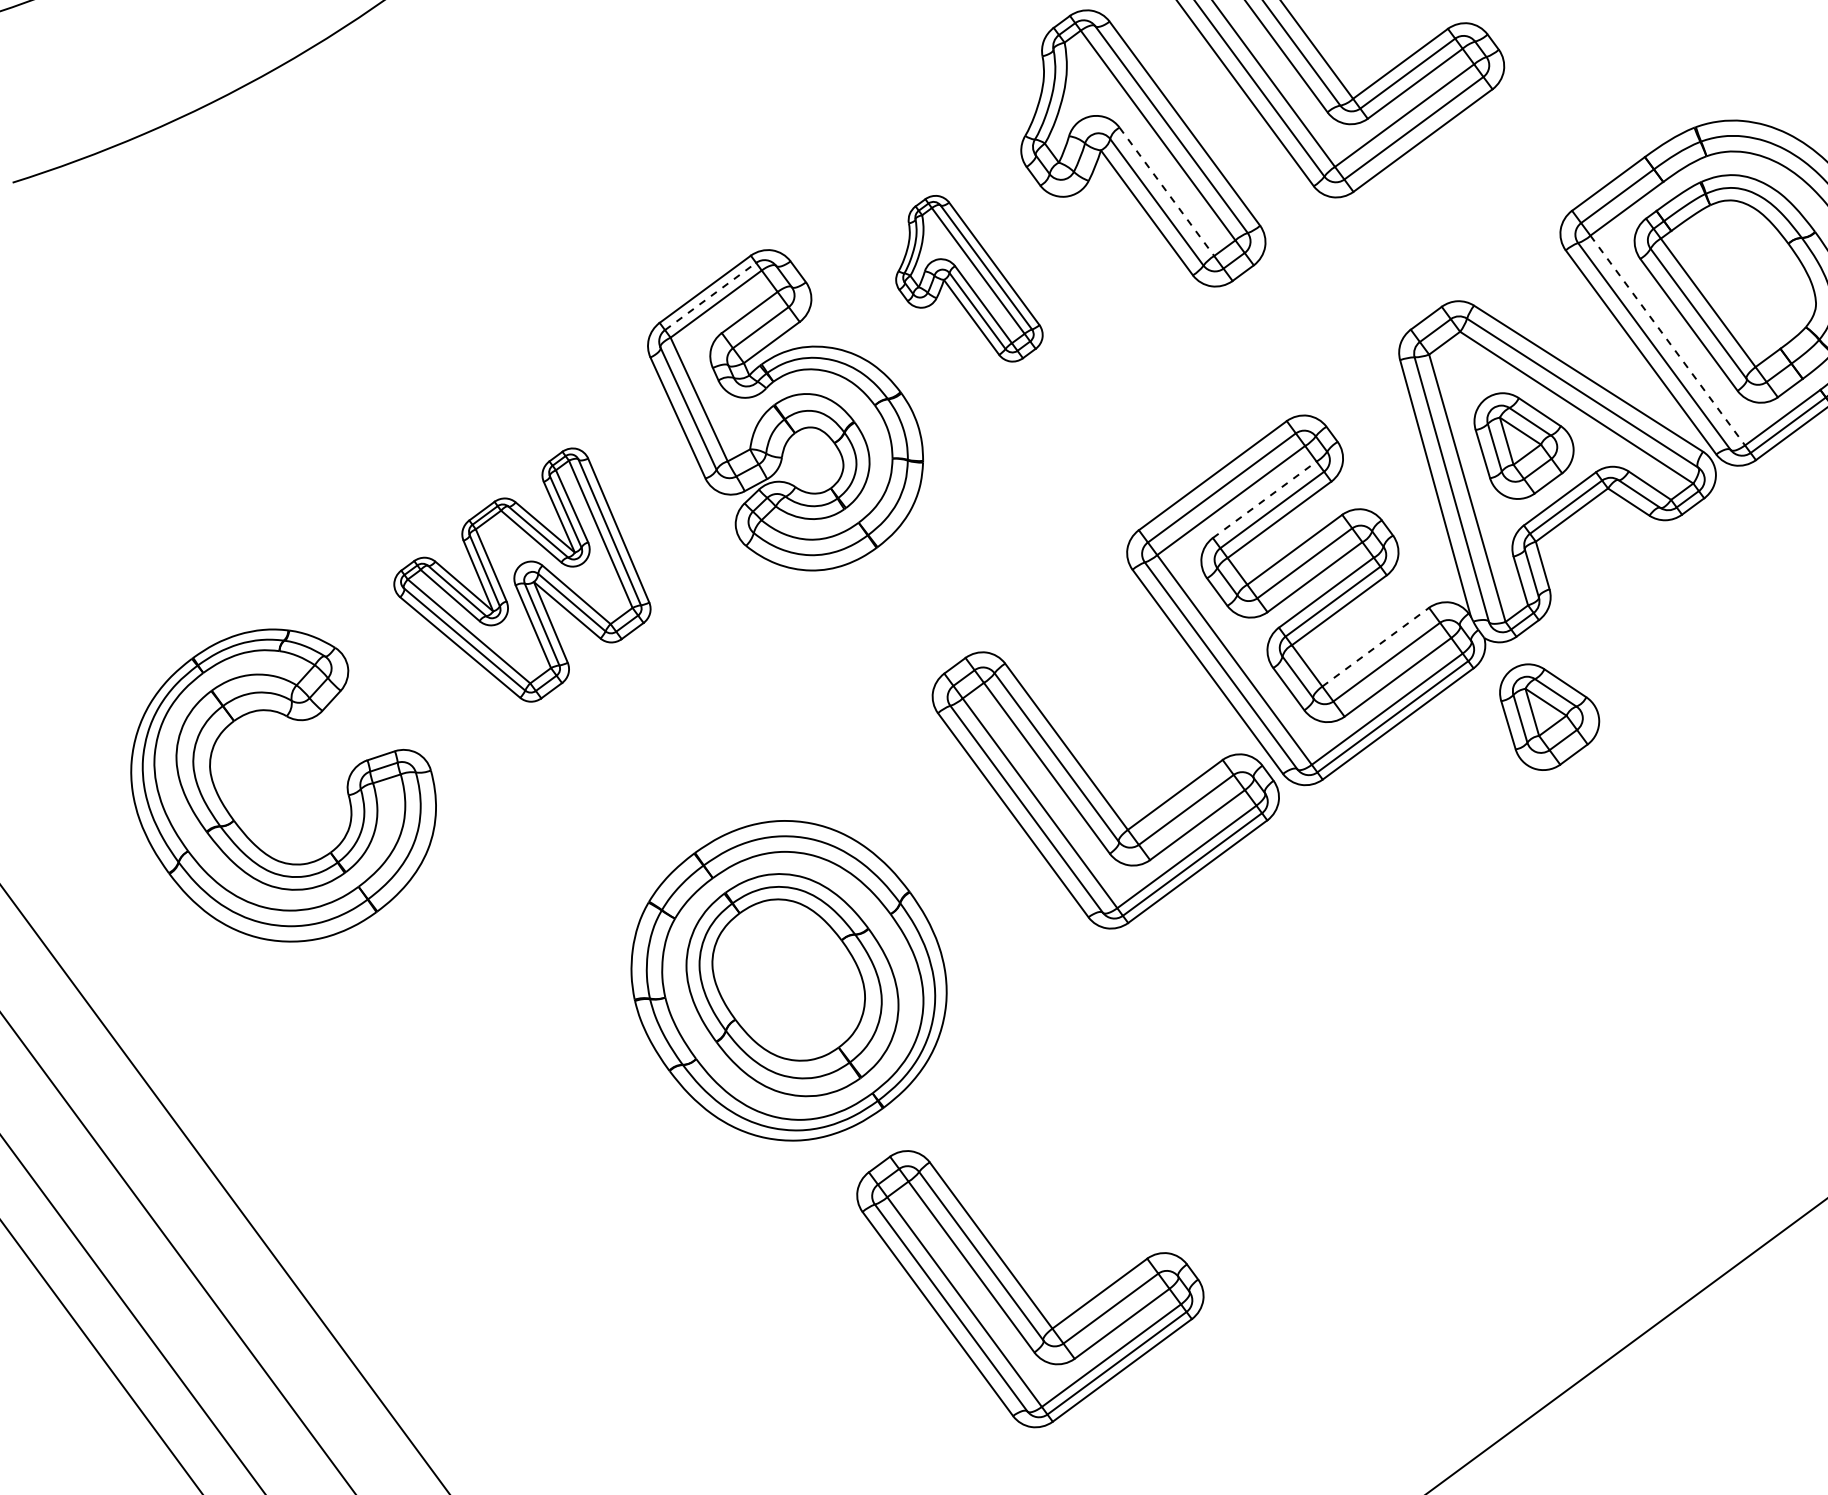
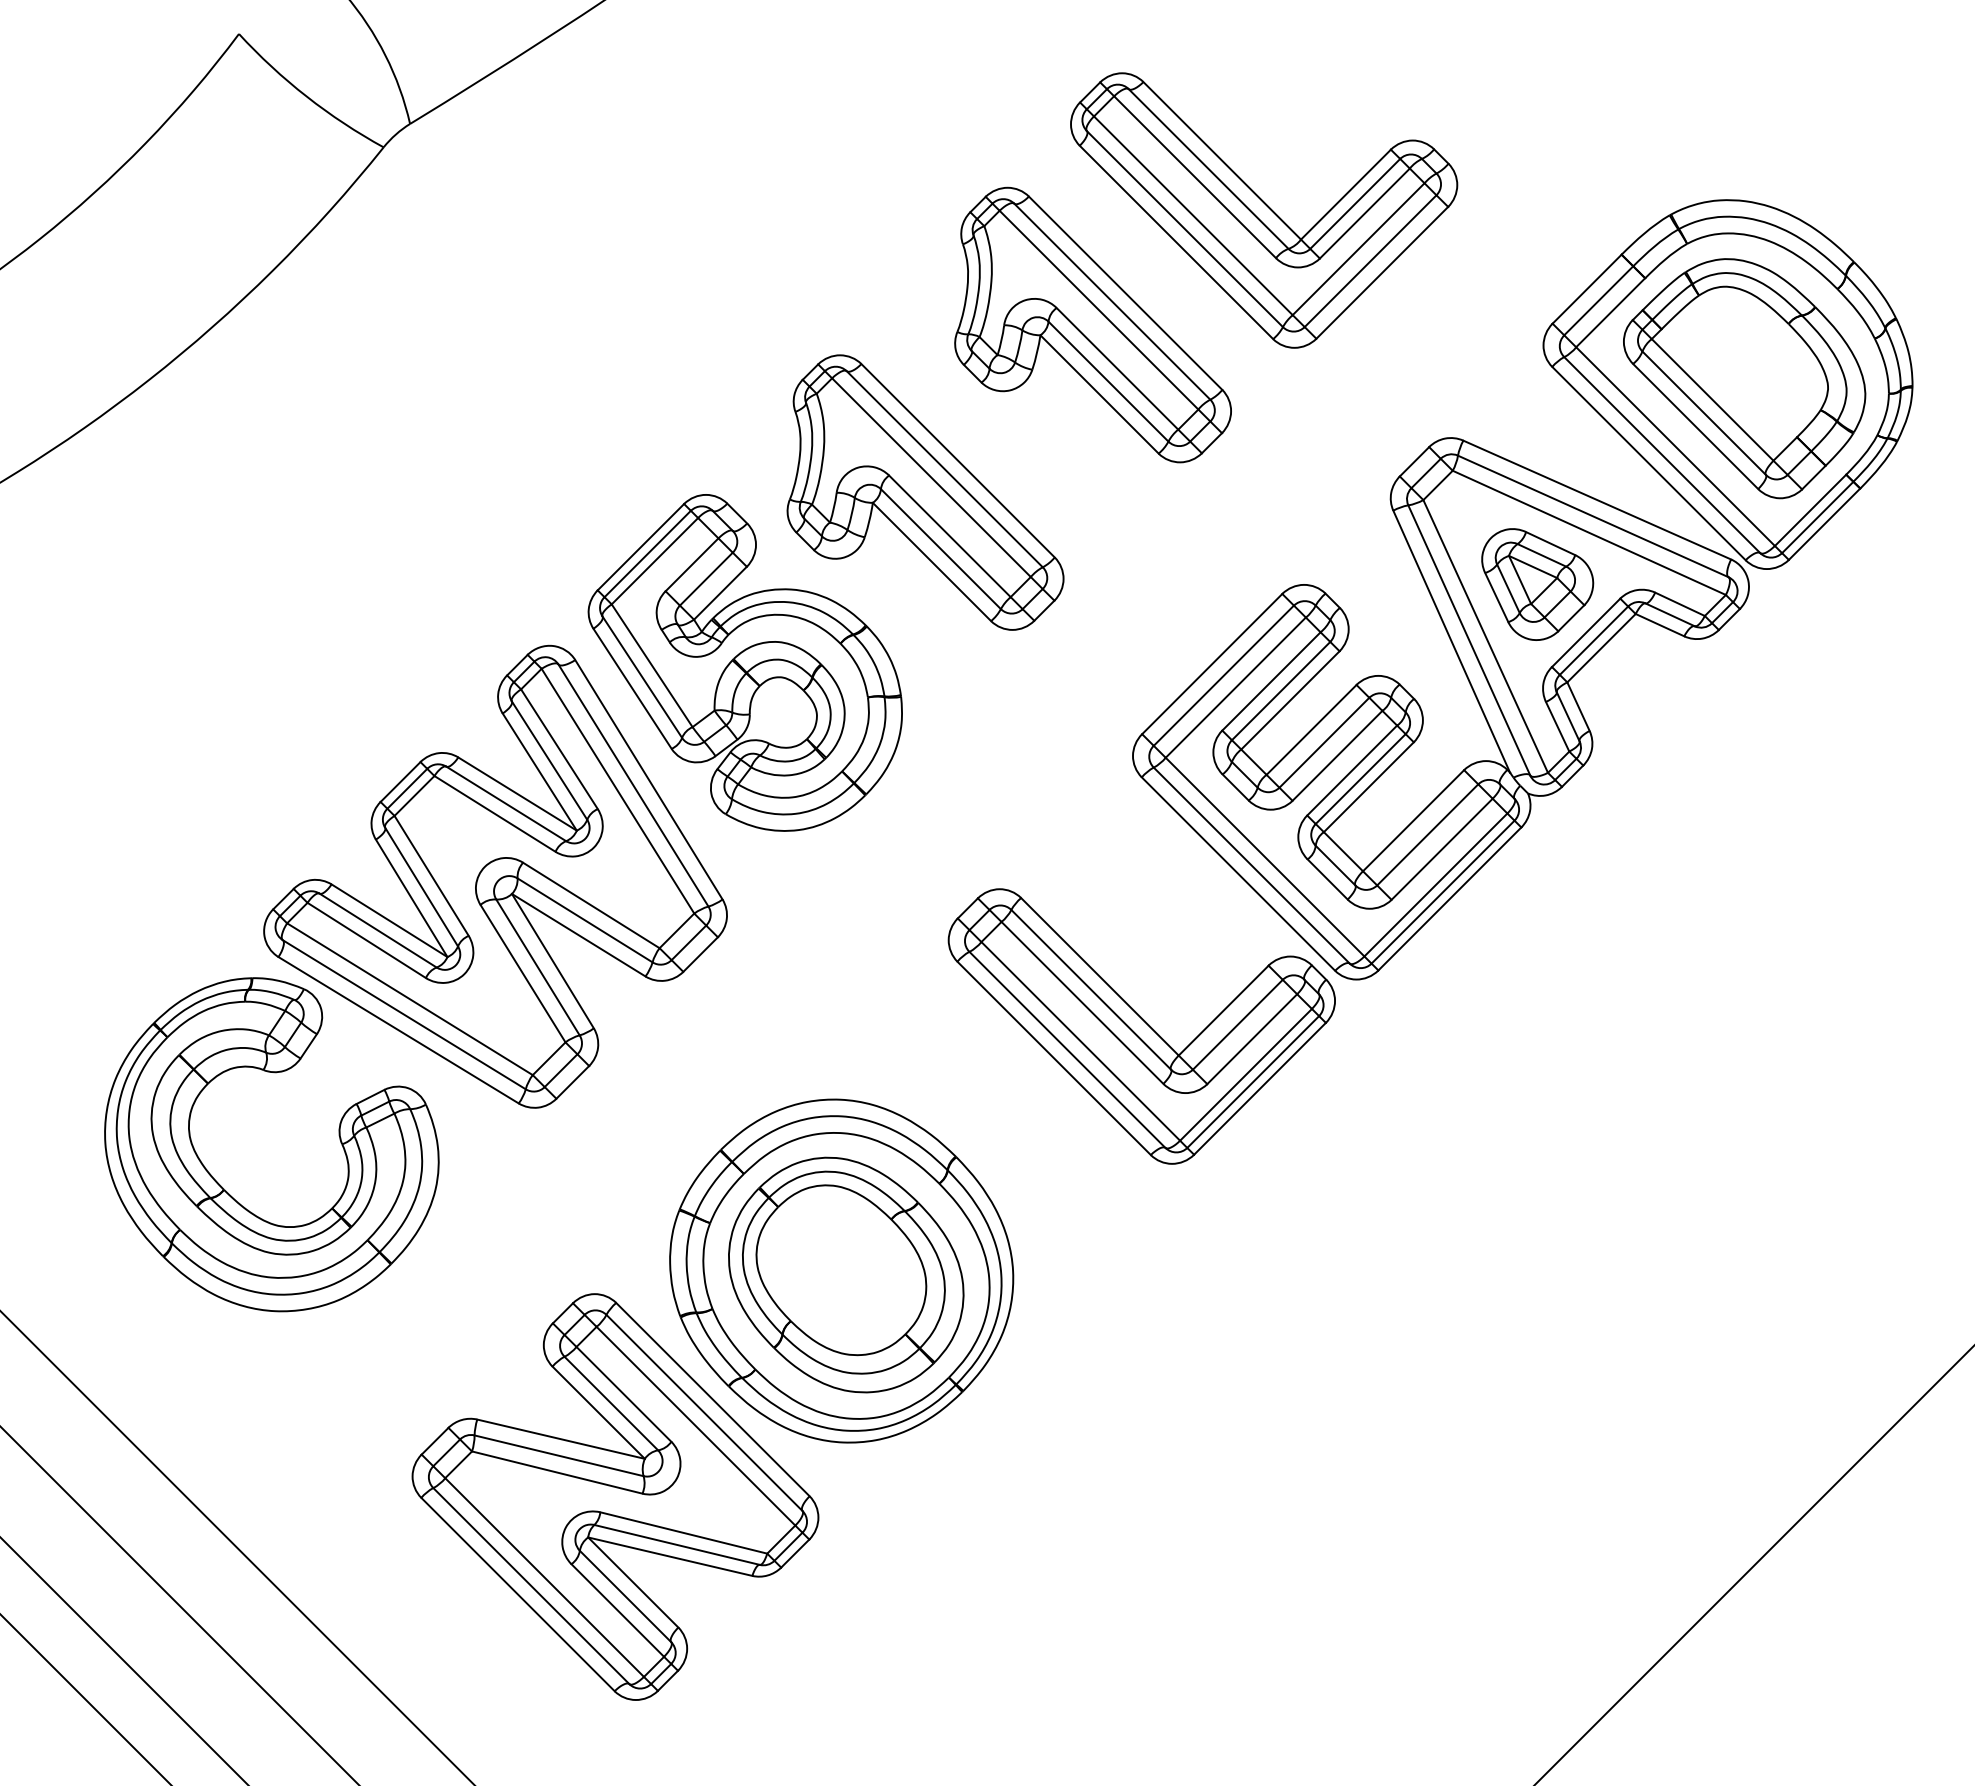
line: (1166, 191) -> (1117, 368), dashed -> solid
part: (973, 278) -> (925, 492), size x1.67
line: (711, 296) -> (648, 553), dashed -> solid
line: (1667, 340) -> (1675, 446), dashed -> solid
line: (1264, 499) -> (1271, 681), dashed -> solid
part: (526, 571) -> (495, 876), size x1.67
line: (1375, 646) -> (1413, 820), dashed -> solid
part: (1547, 718) -> (1608, 869), removed
part: (550, 1156) -> (615, 1496), added
part: (1022, 1296) -> (1141, 1570), removed

